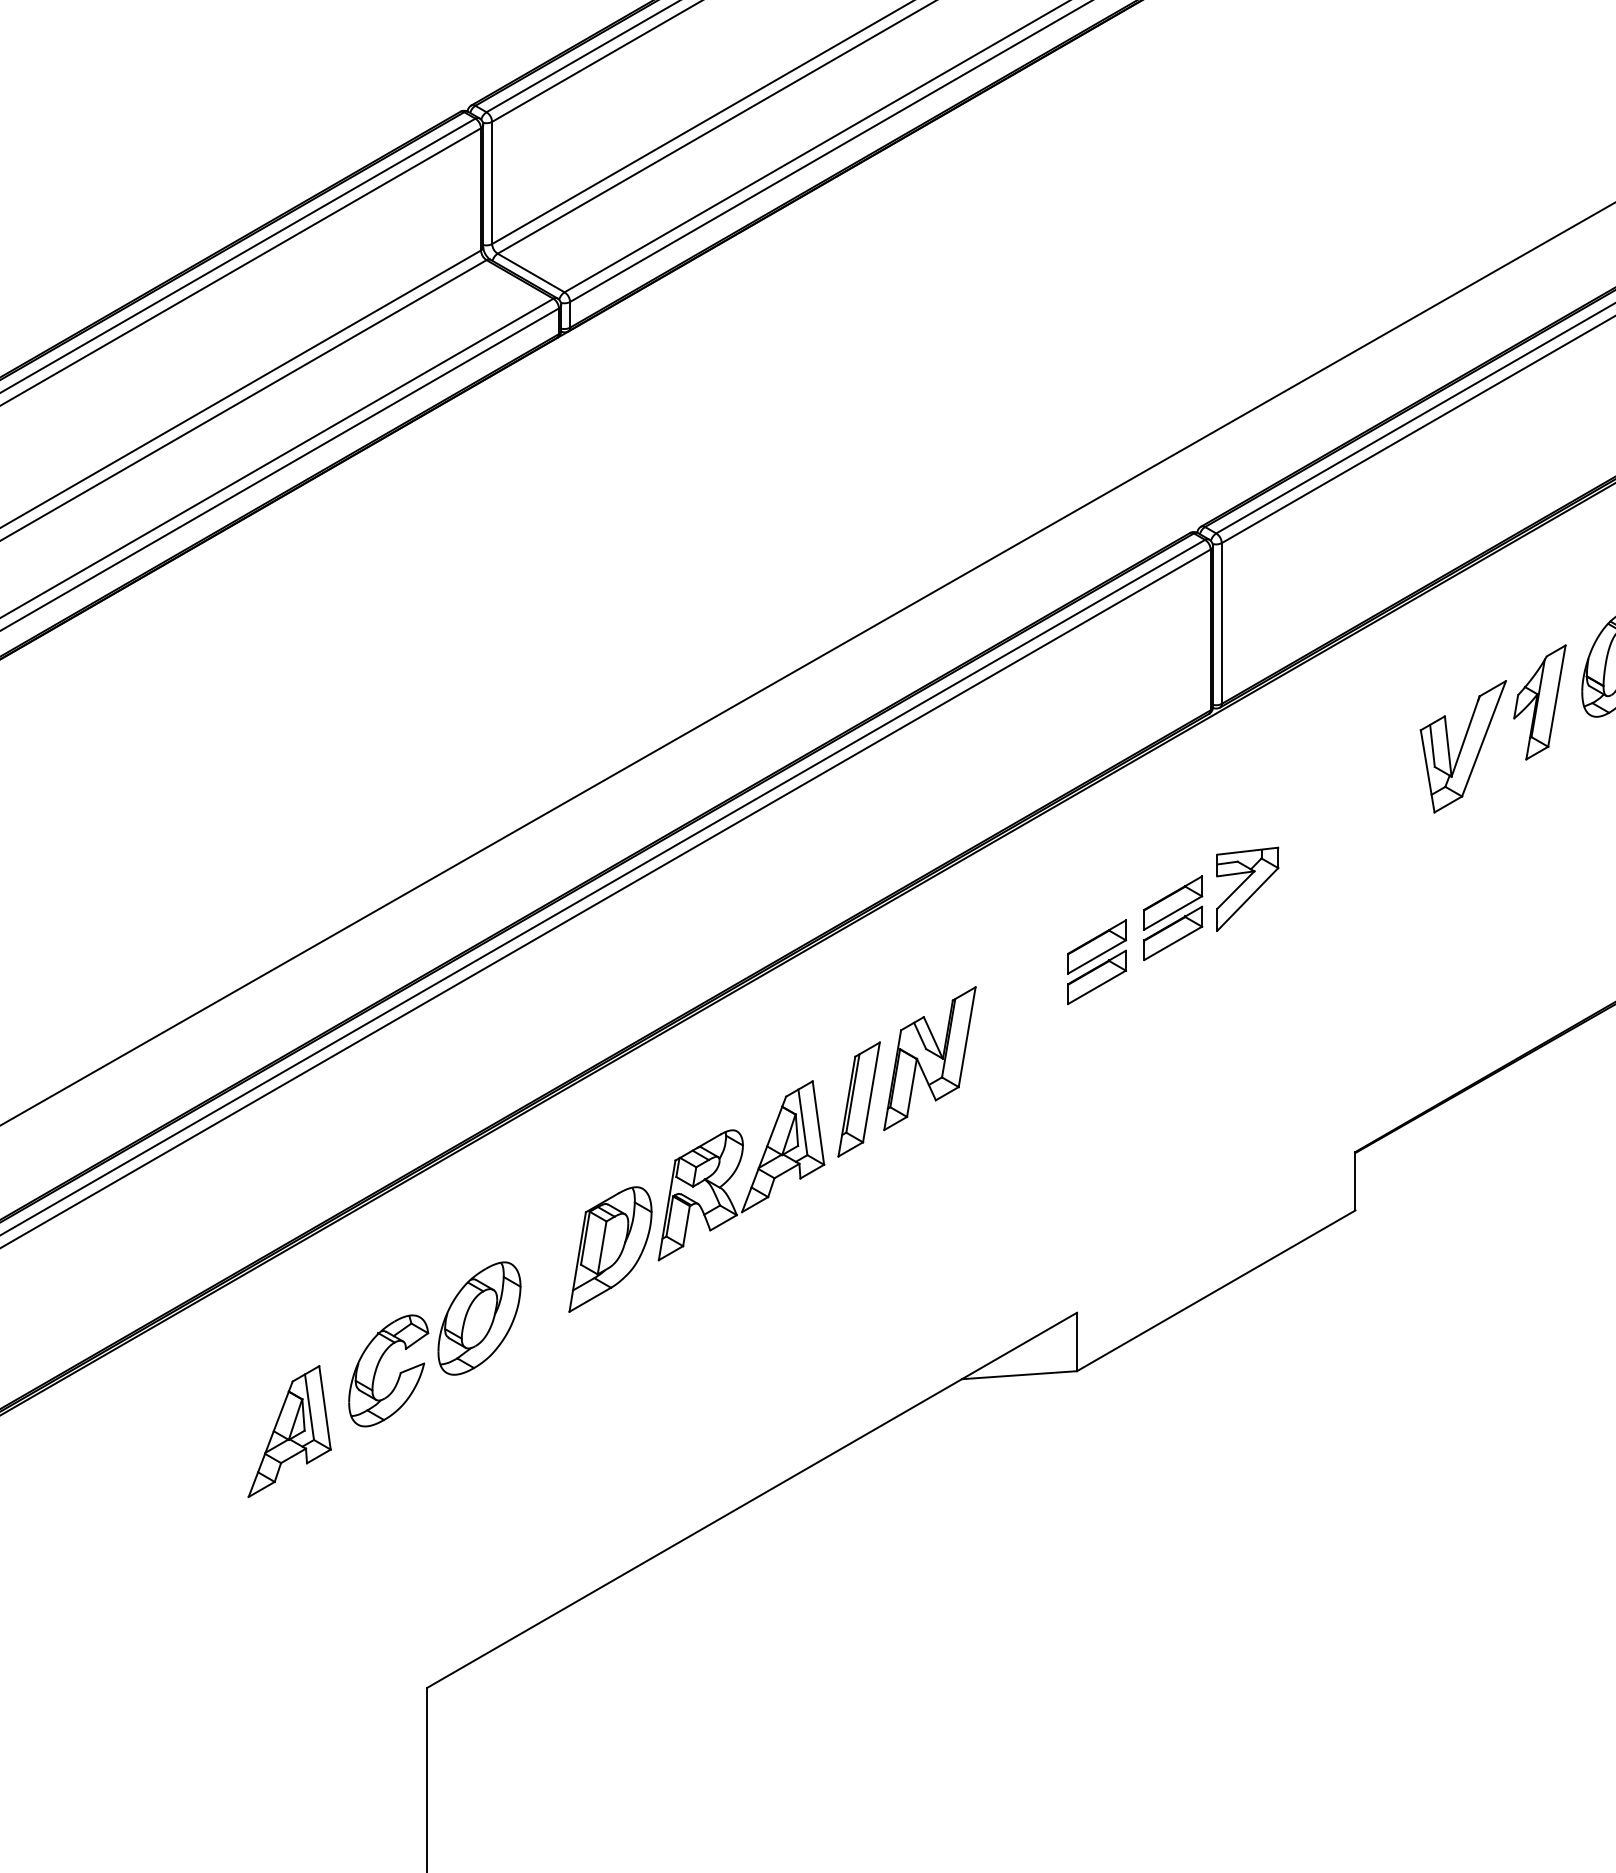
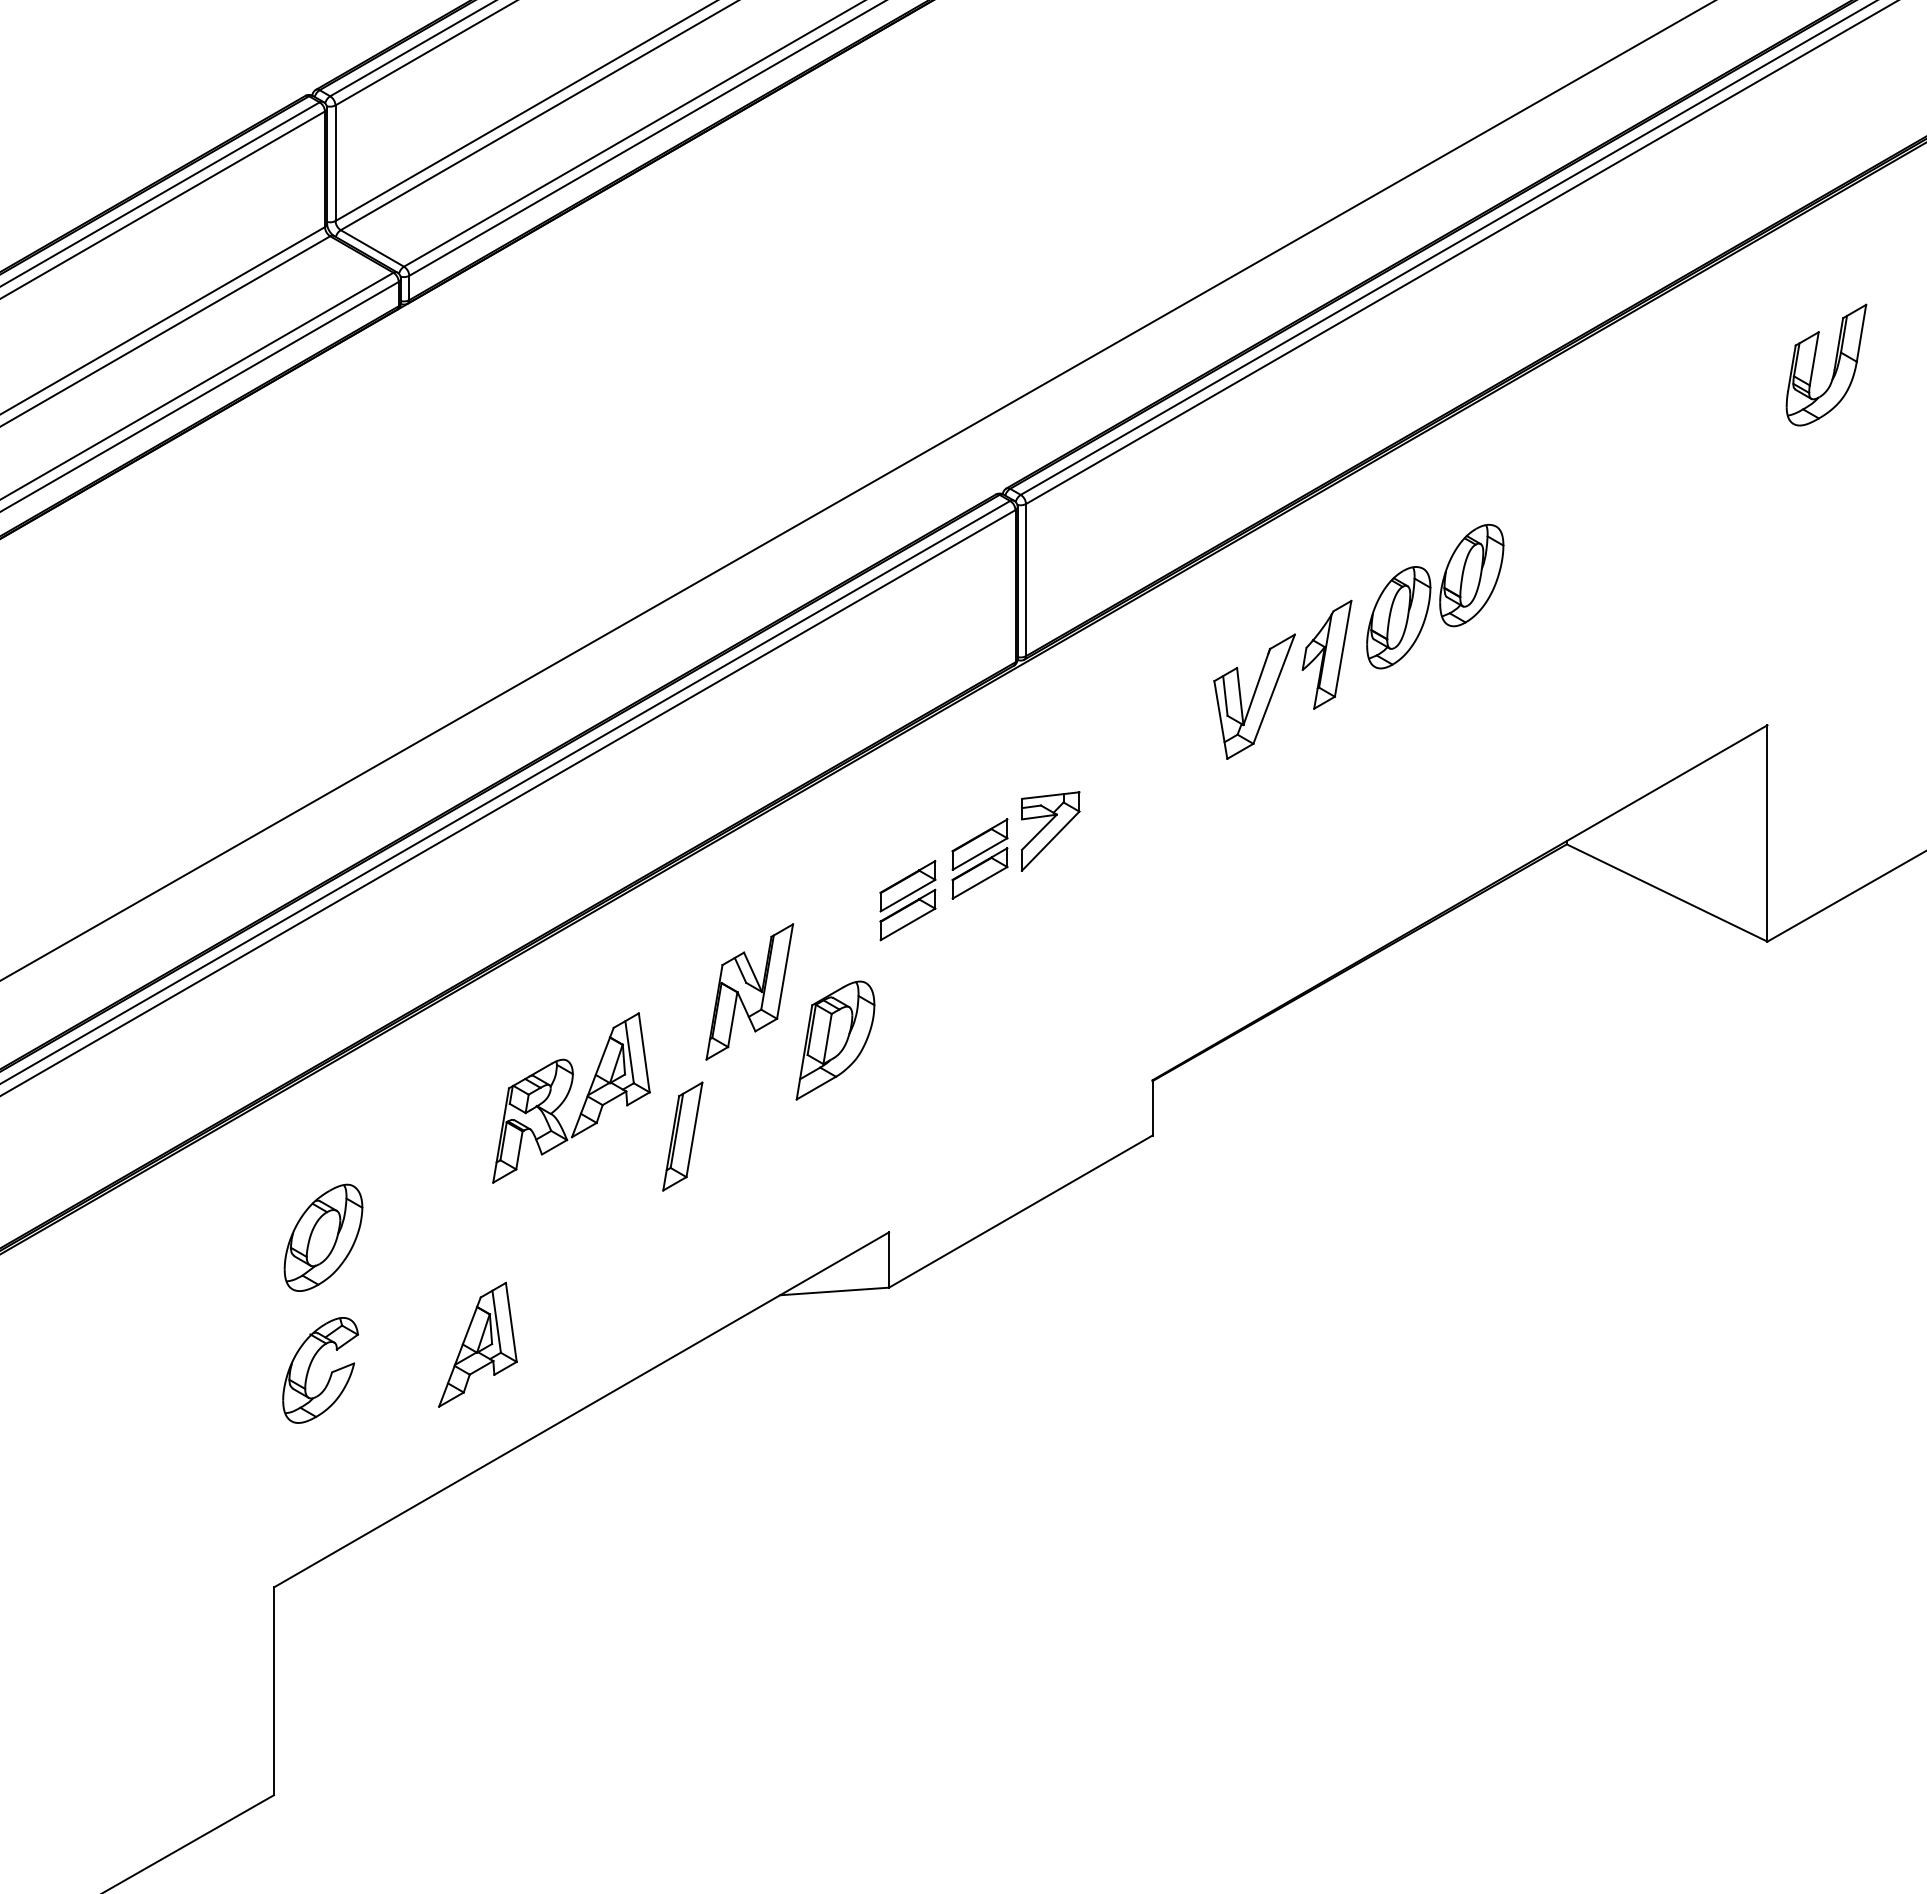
part: (858, 1099) -> (682, 1136), moved
part: (610, 1249) -> (835, 1040), moved
part: (378, 1367) -> (310, 1367), moved
part: (289, 1431) -> (477, 1344), moved

